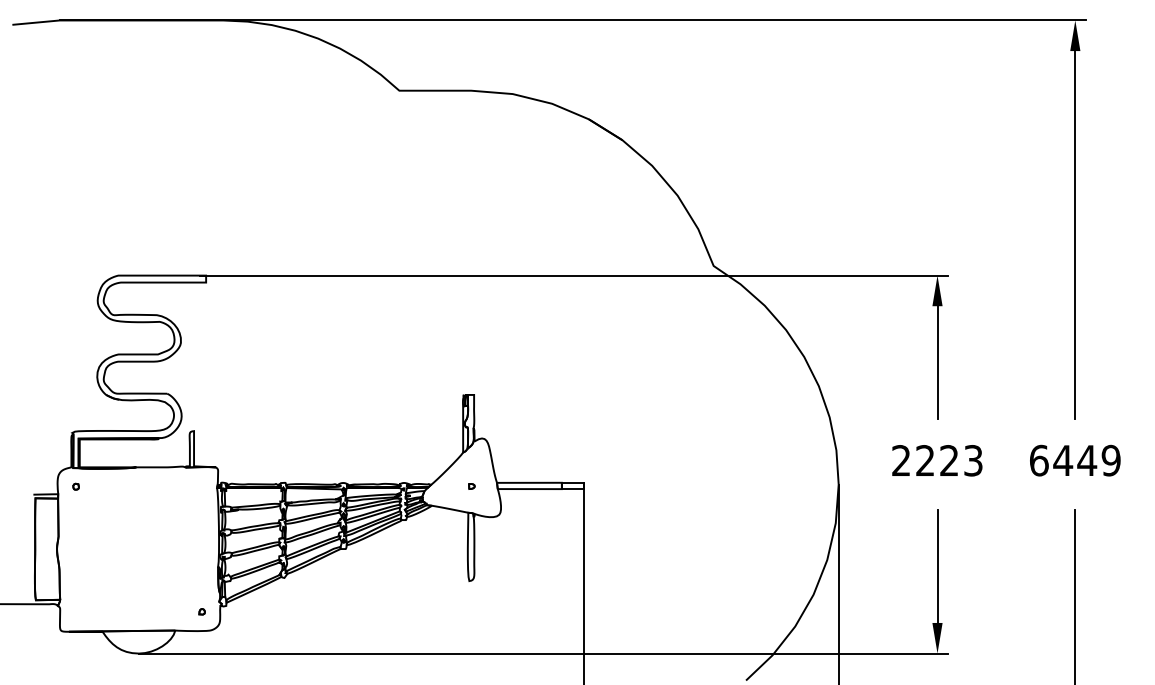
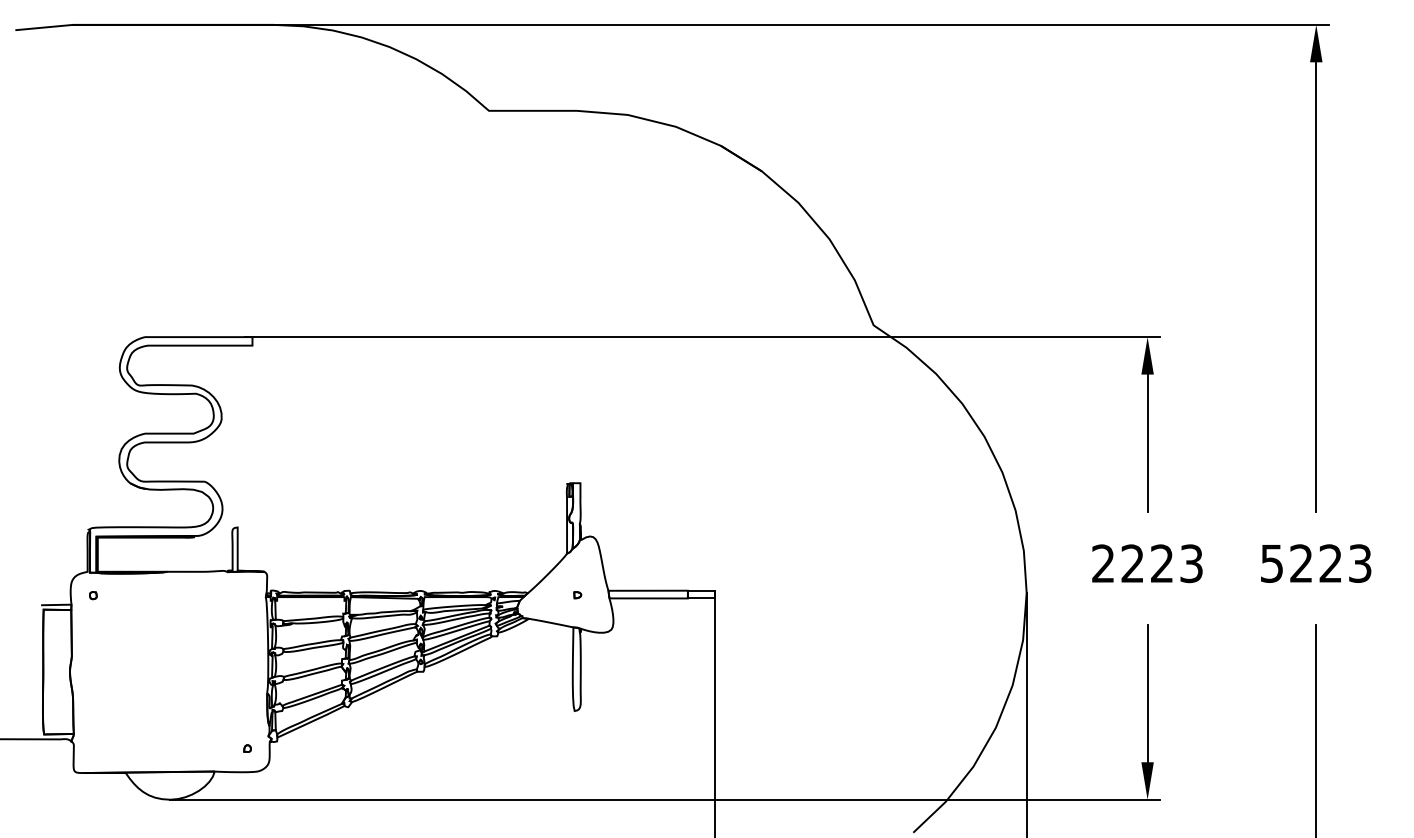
text: (1075, 460) -> (1316, 563), 6449 -> 5223

